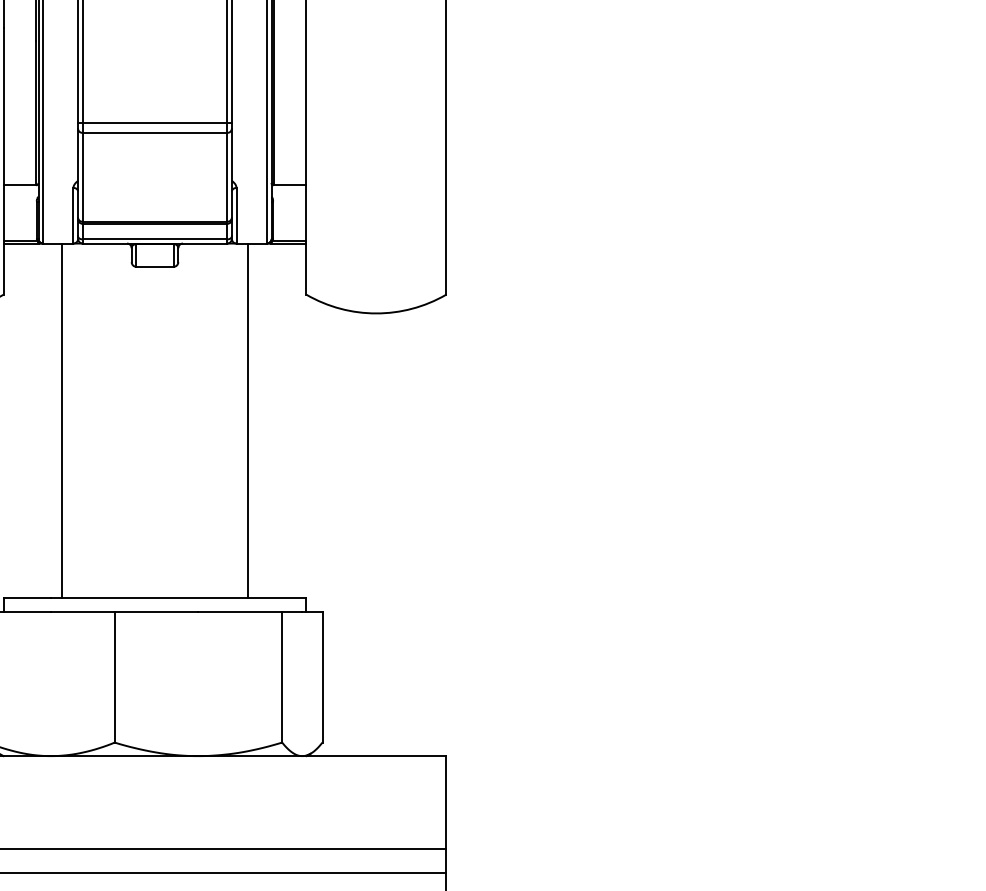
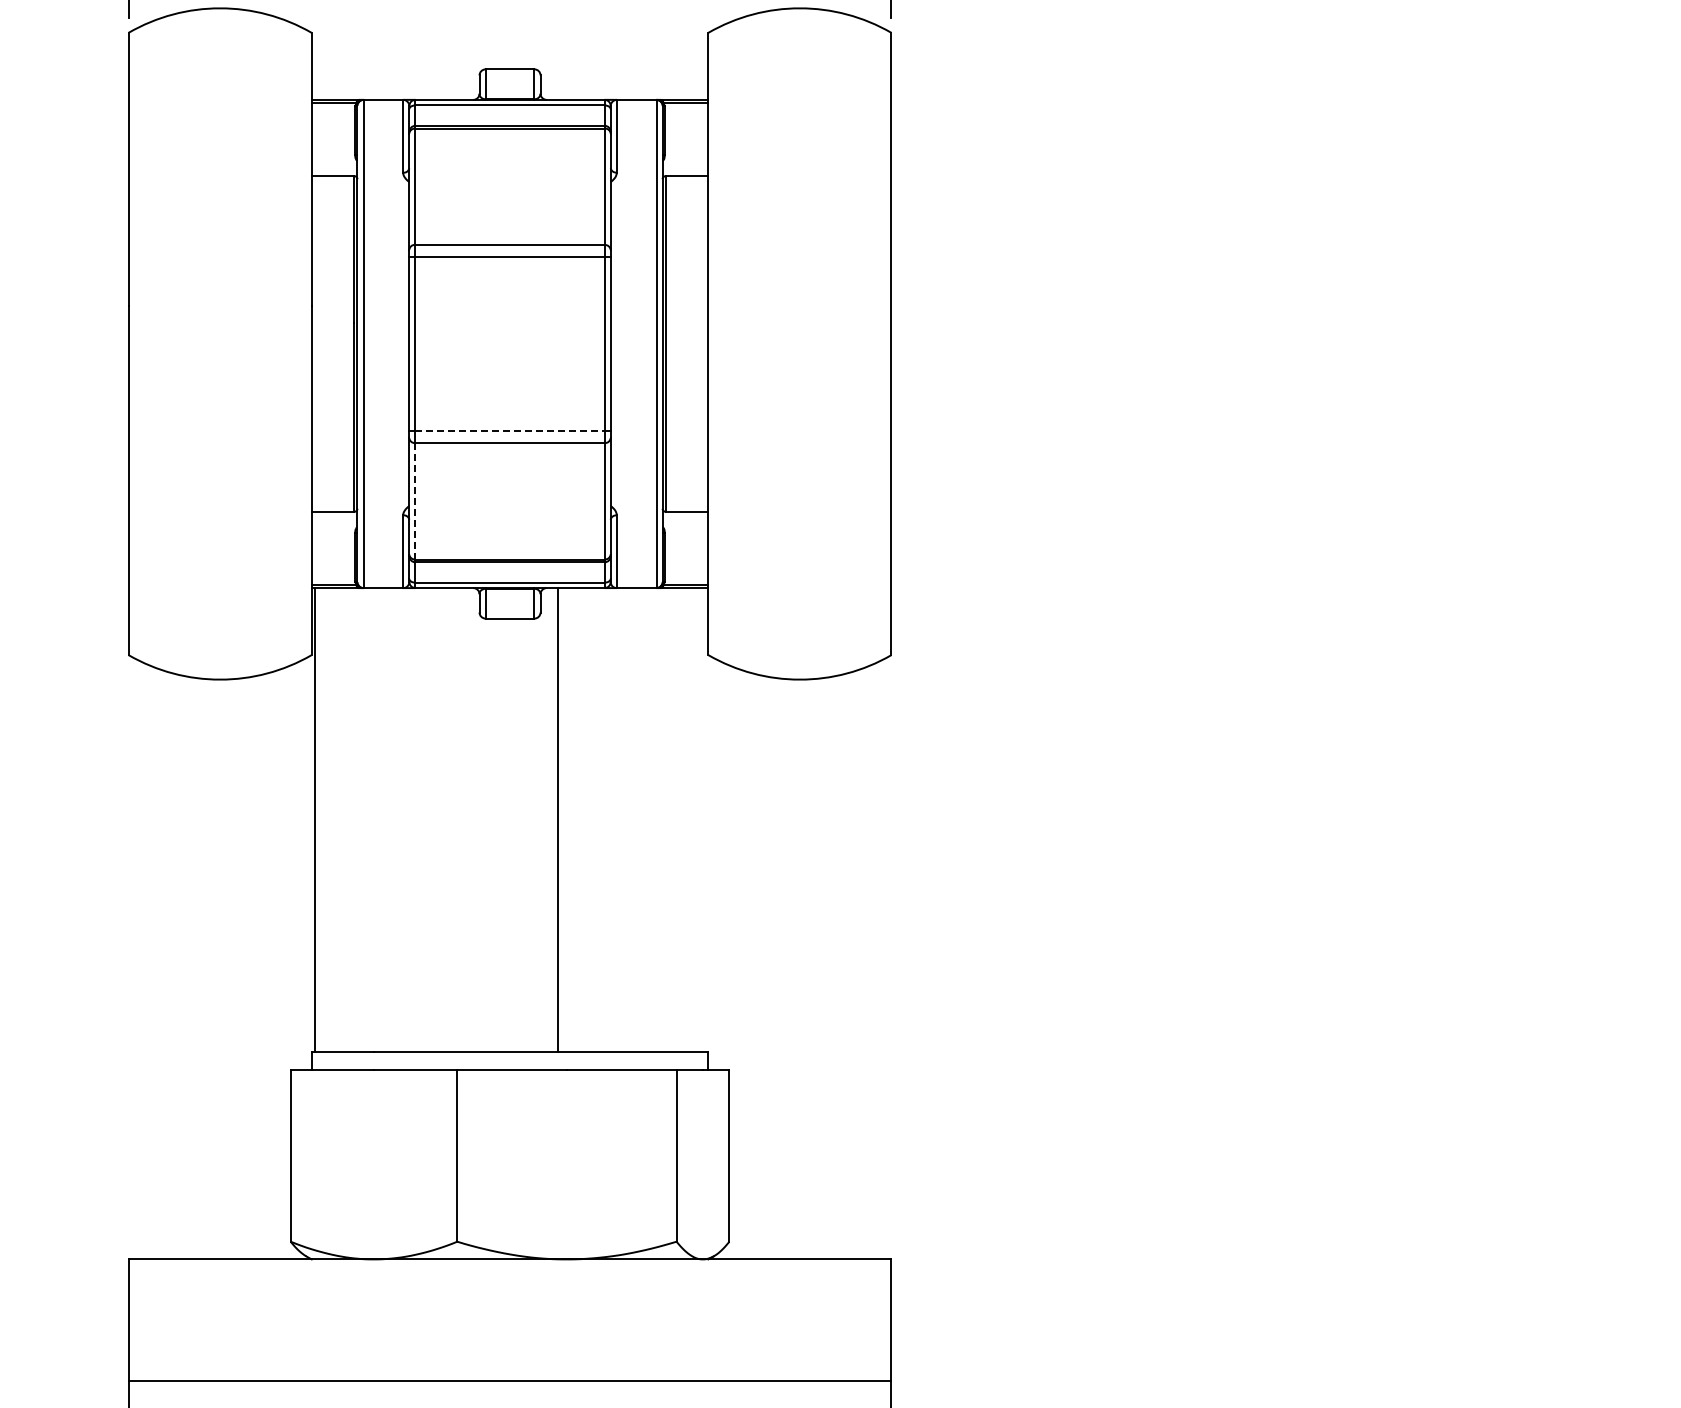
line: (155, 123) -> (510, 430), solid -> dashed
line: (82, 177) -> (415, 501), solid -> dashed
line: (61, 420) -> (314, 819), moved
line: (248, 420) -> (558, 819), moved

